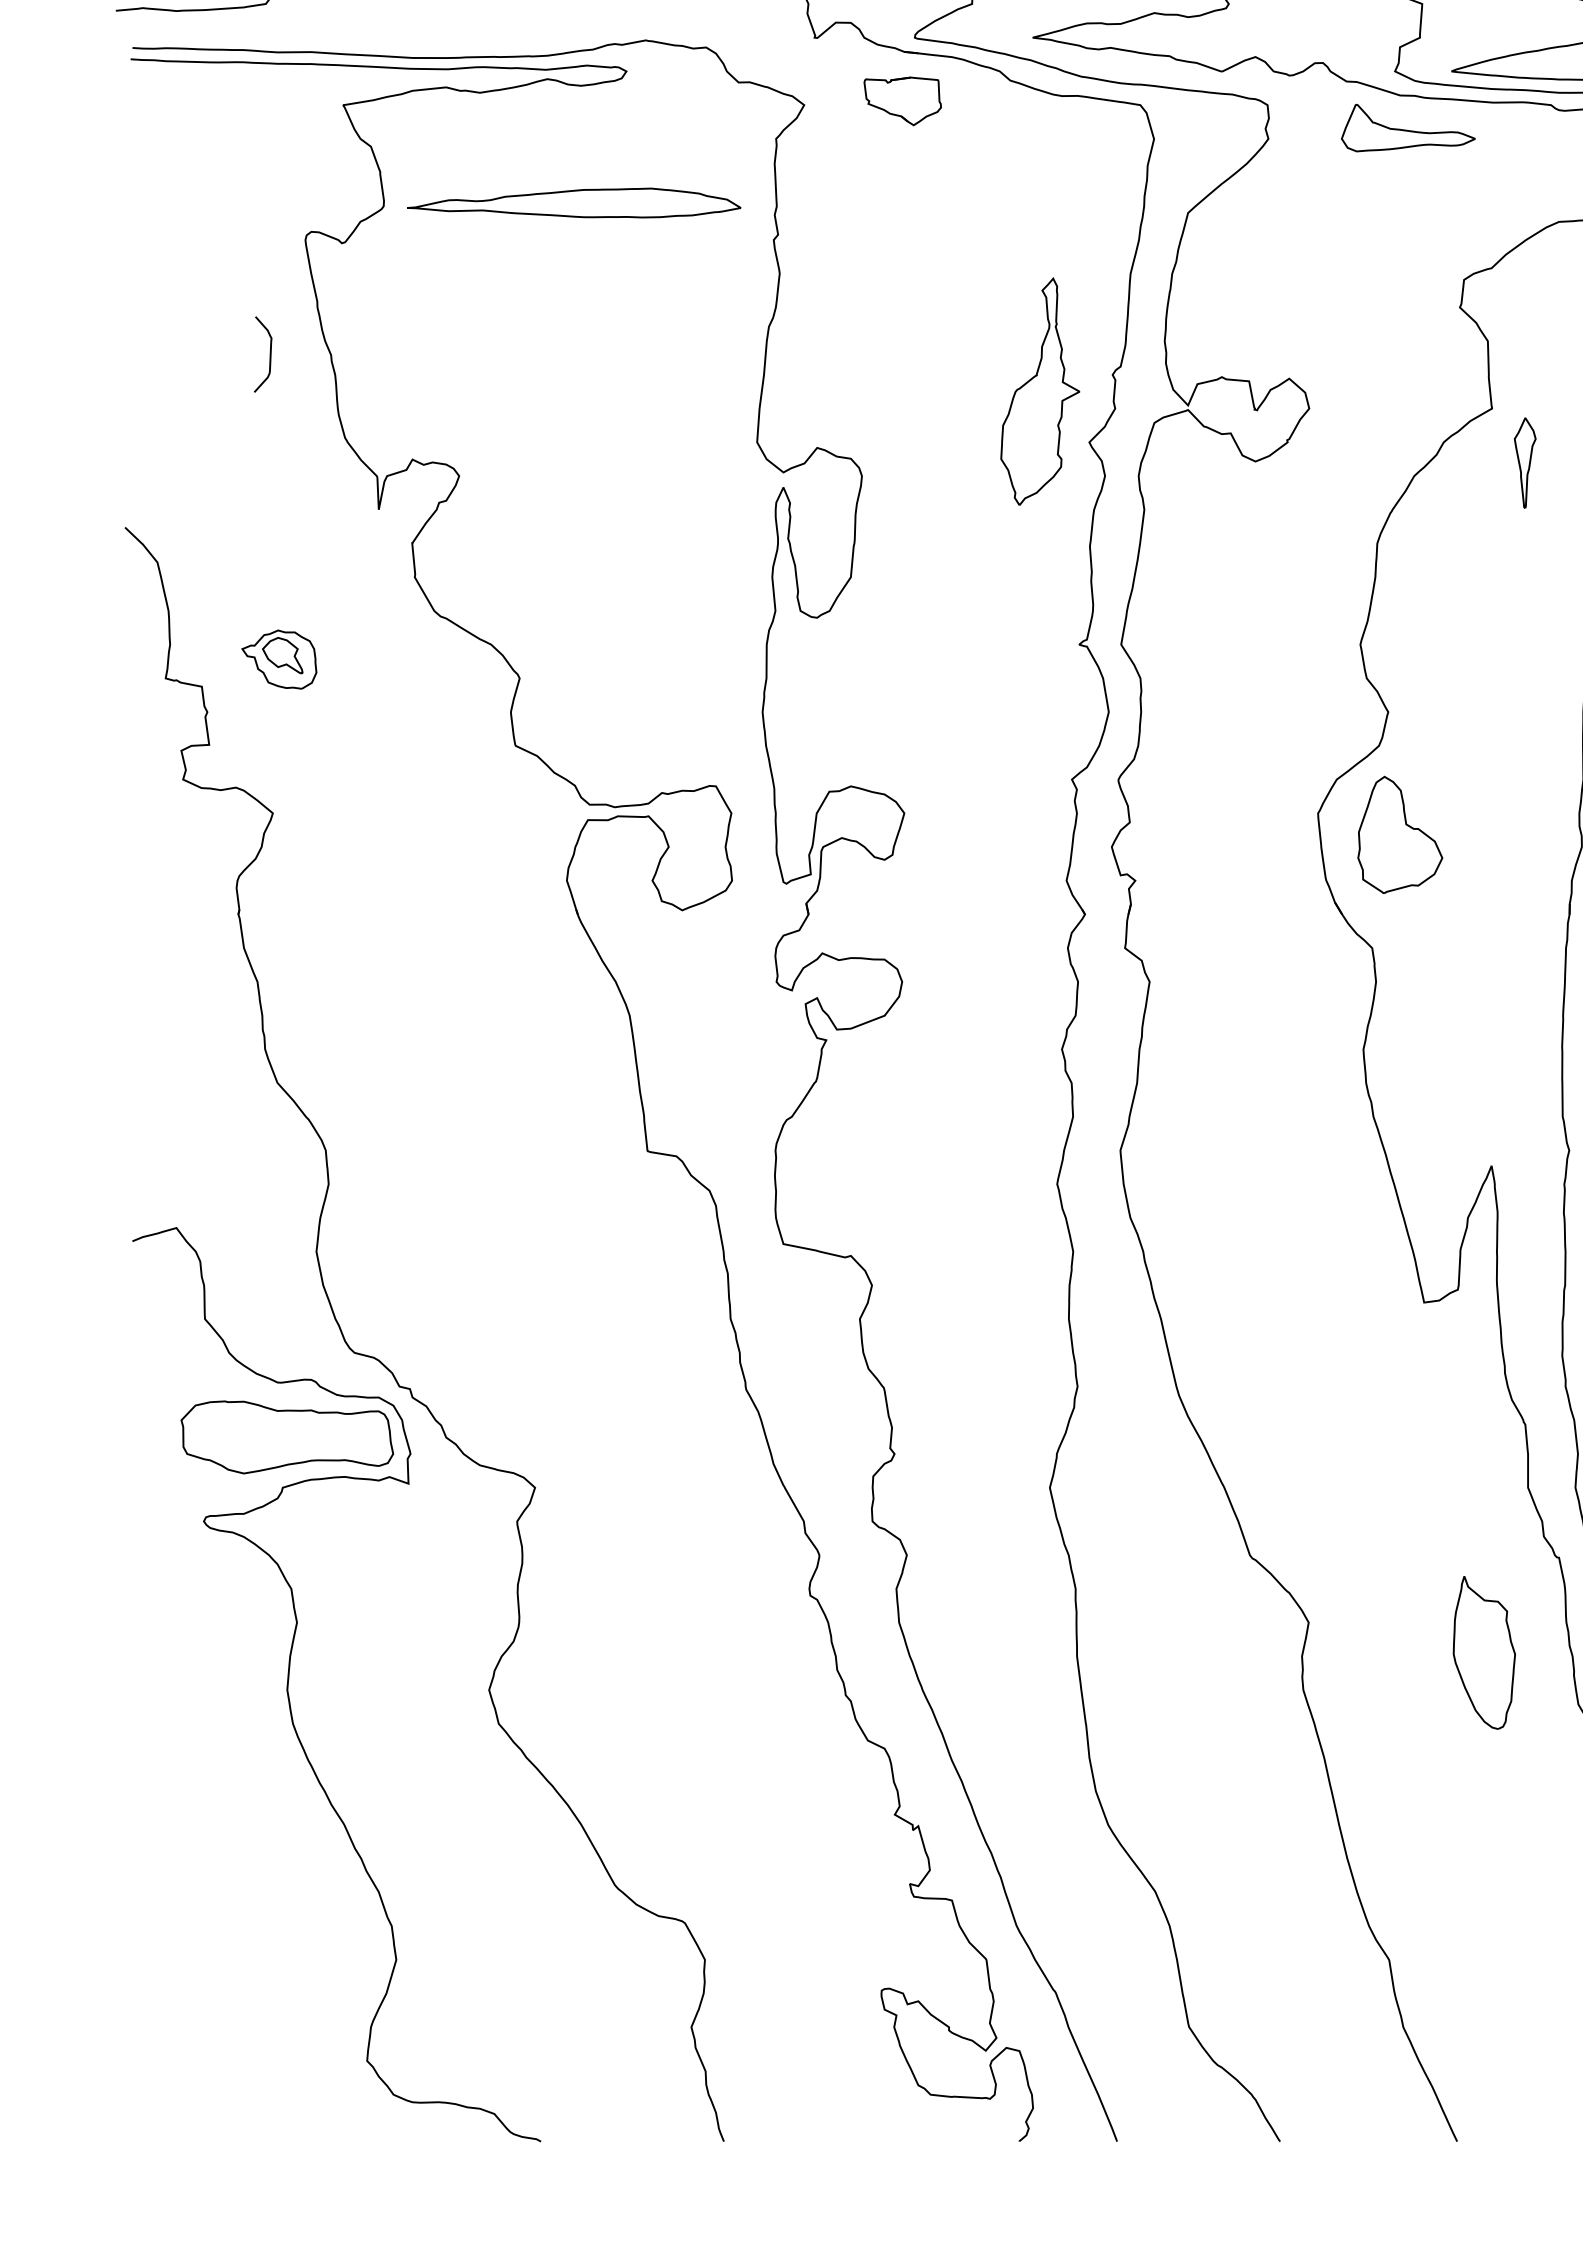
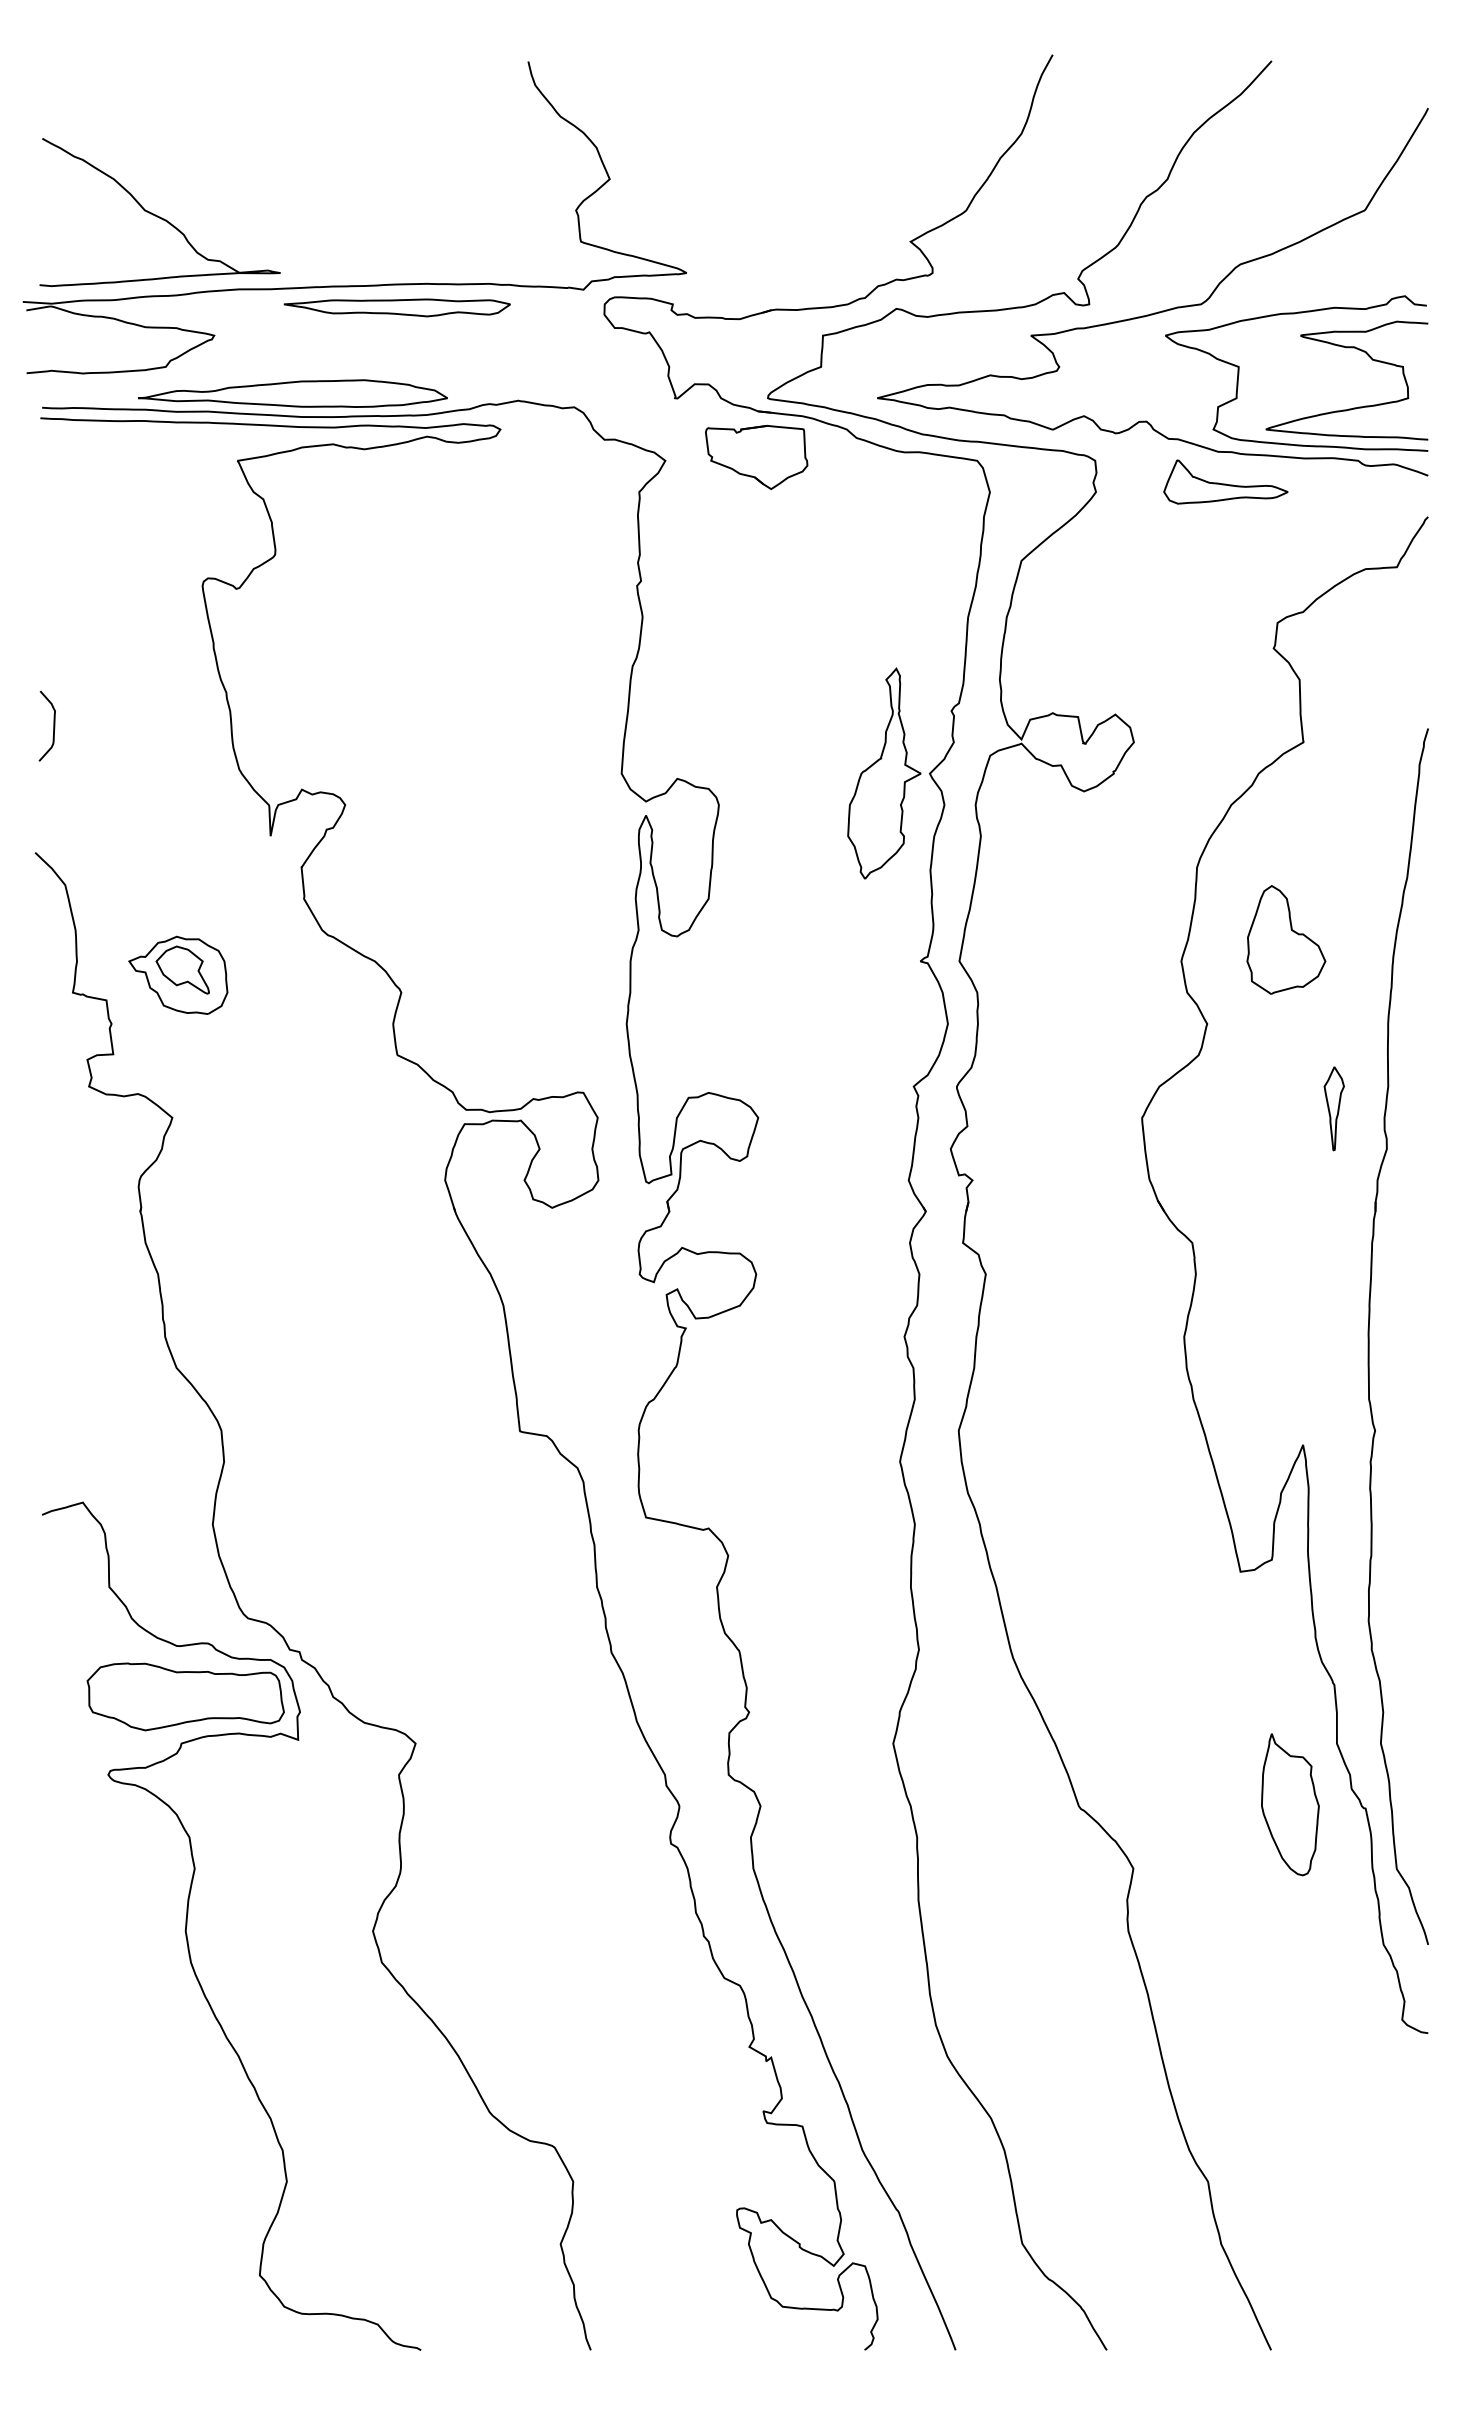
part: (902, 100) -> (756, 456), size x1.43
part: (573, 202) -> (292, 393), moved
curve: (269, 353) -> (53, 725), moved
part: (1040, 391) -> (884, 773), moved
part: (1524, 462) -> (1333, 1108), moved
part: (279, 658) -> (178, 974), size x1.43
part: (1400, 834) -> (1286, 939), moved
part: (1484, 1652) -> (1290, 1804), moved

